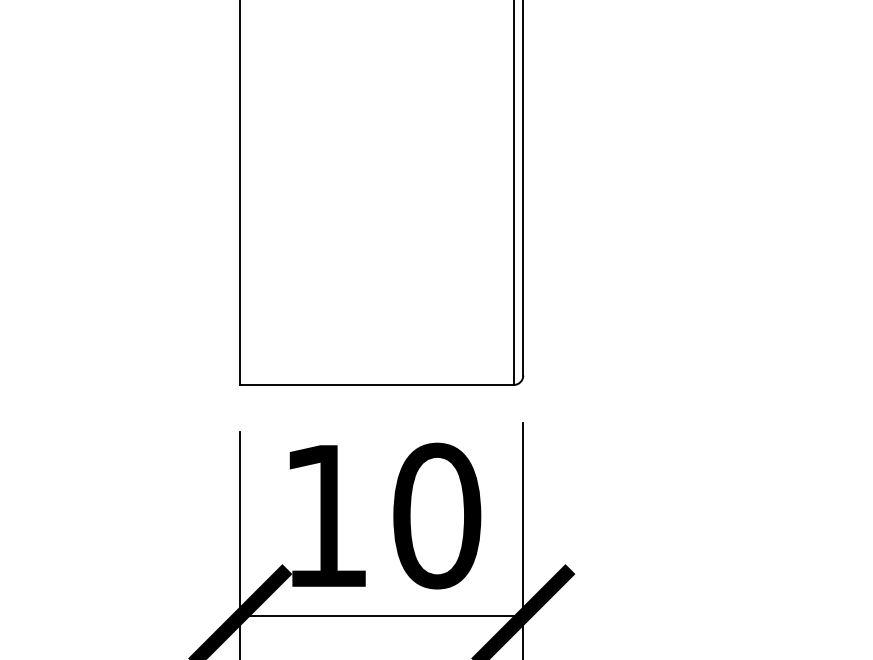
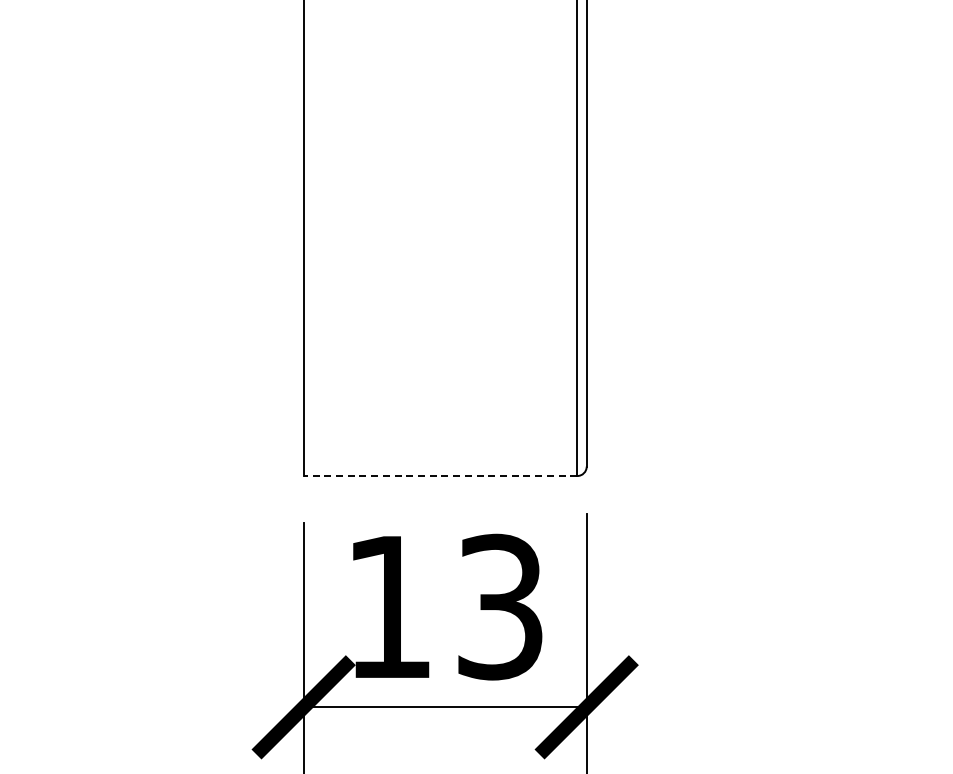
line: (377, 385) -> (440, 476), solid -> dashed
text: (437, 515) -> (500, 606), 10 -> 13

